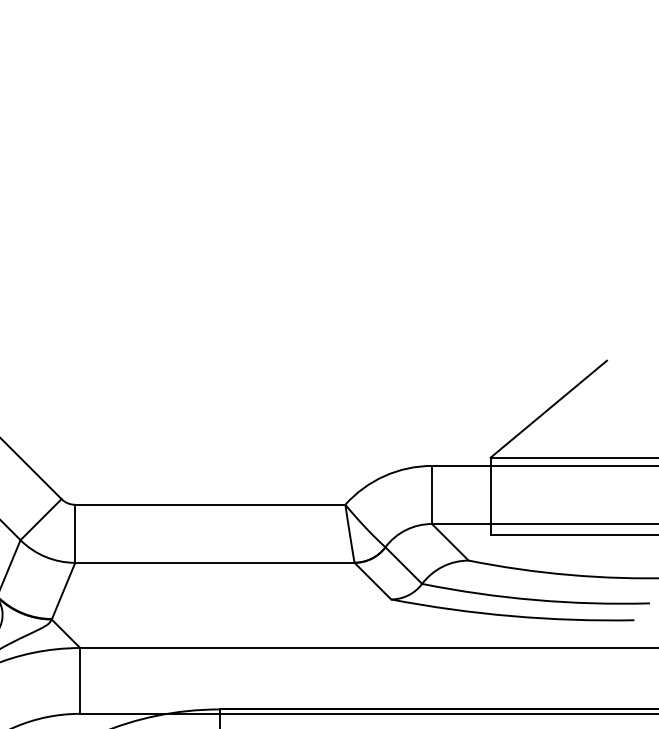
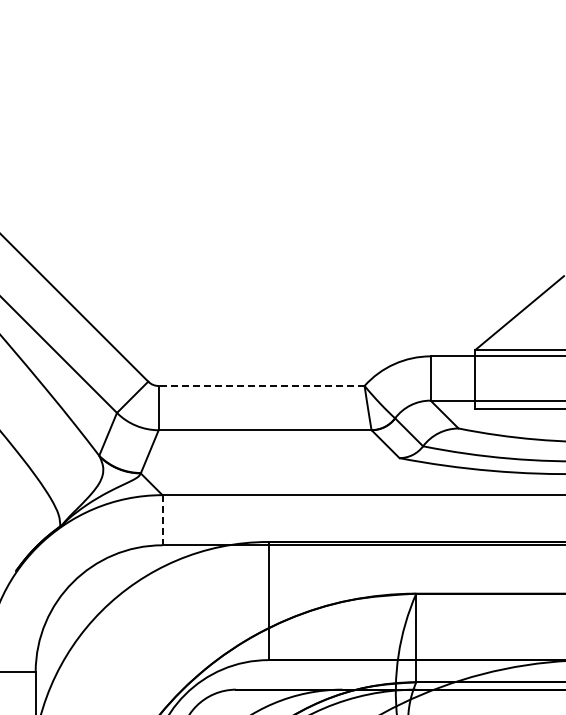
line: (210, 504) -> (261, 385), solid -> dashed
line: (80, 681) -> (162, 520), solid -> dashed

